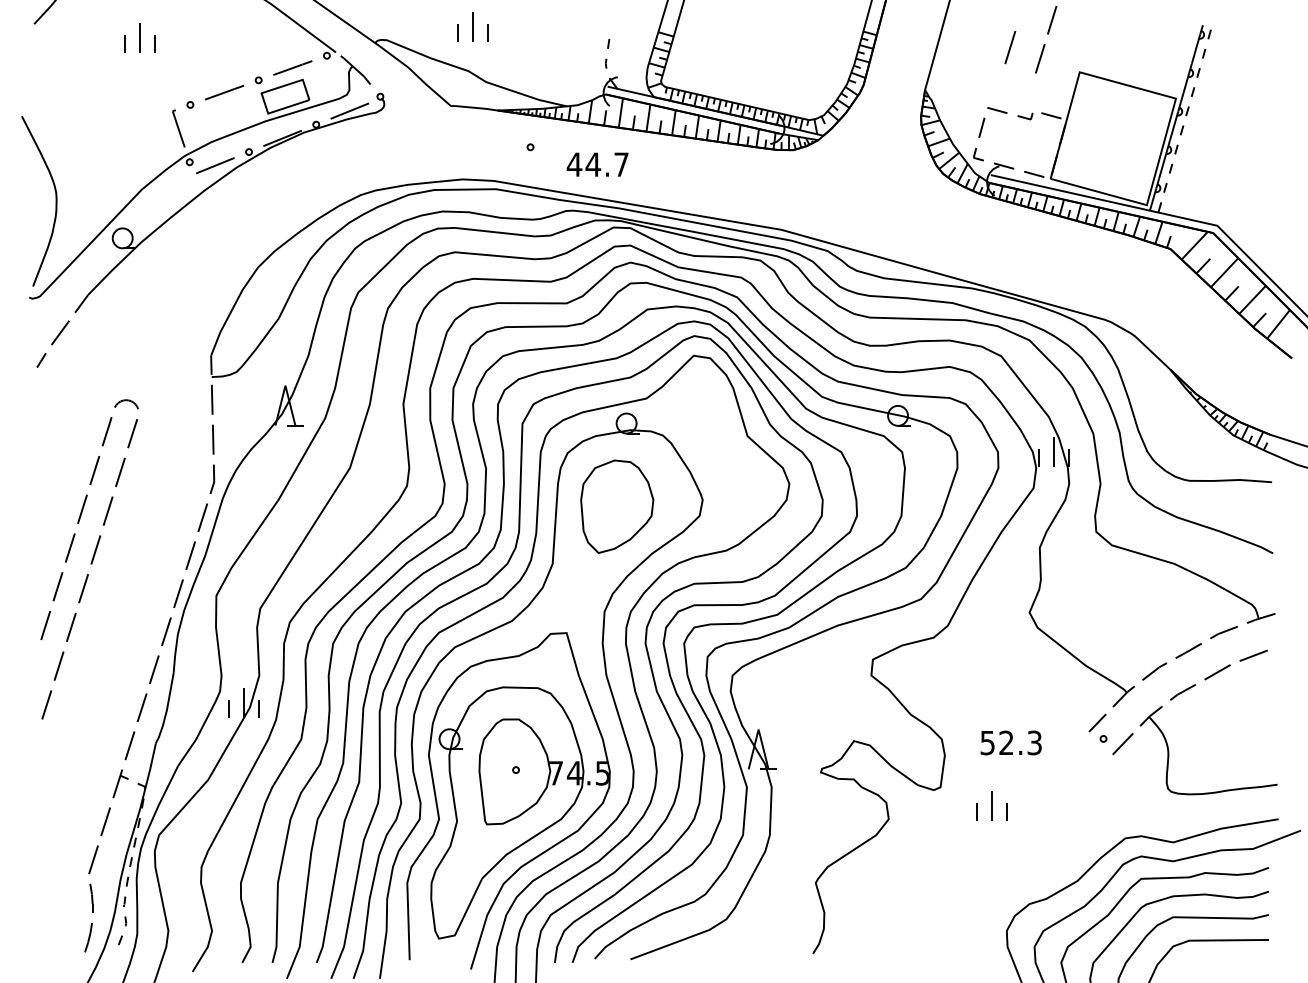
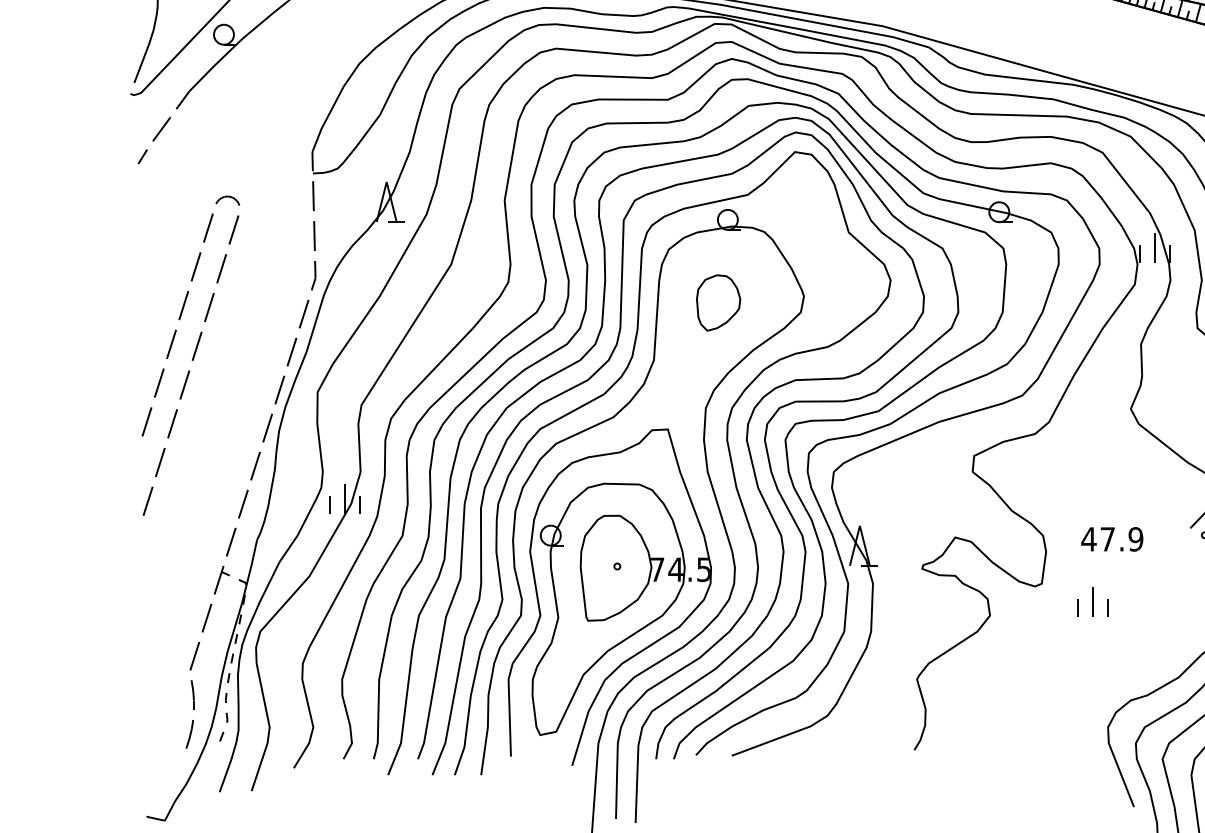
part: (617, 506) -> (718, 302), size x0.6
text: (1010, 742) -> (1111, 538), 52.3 -> 47.9

